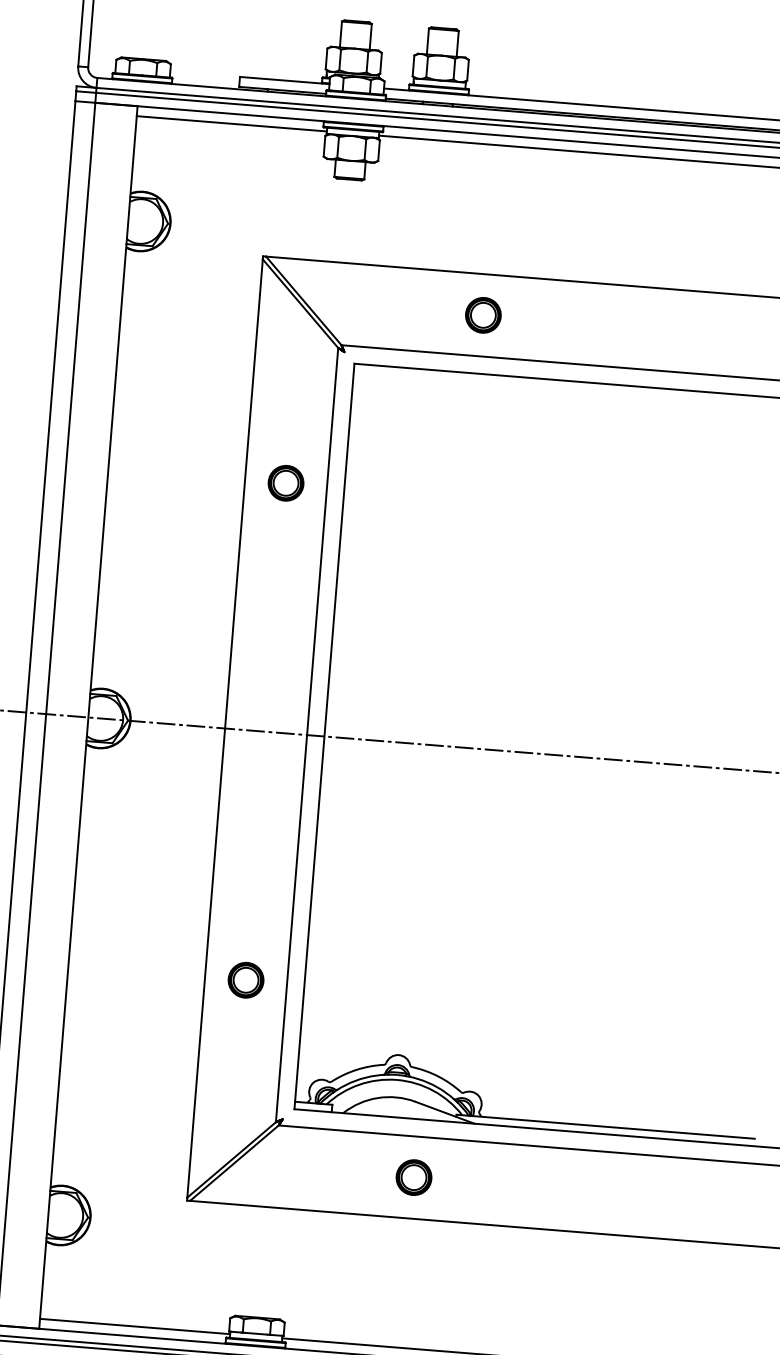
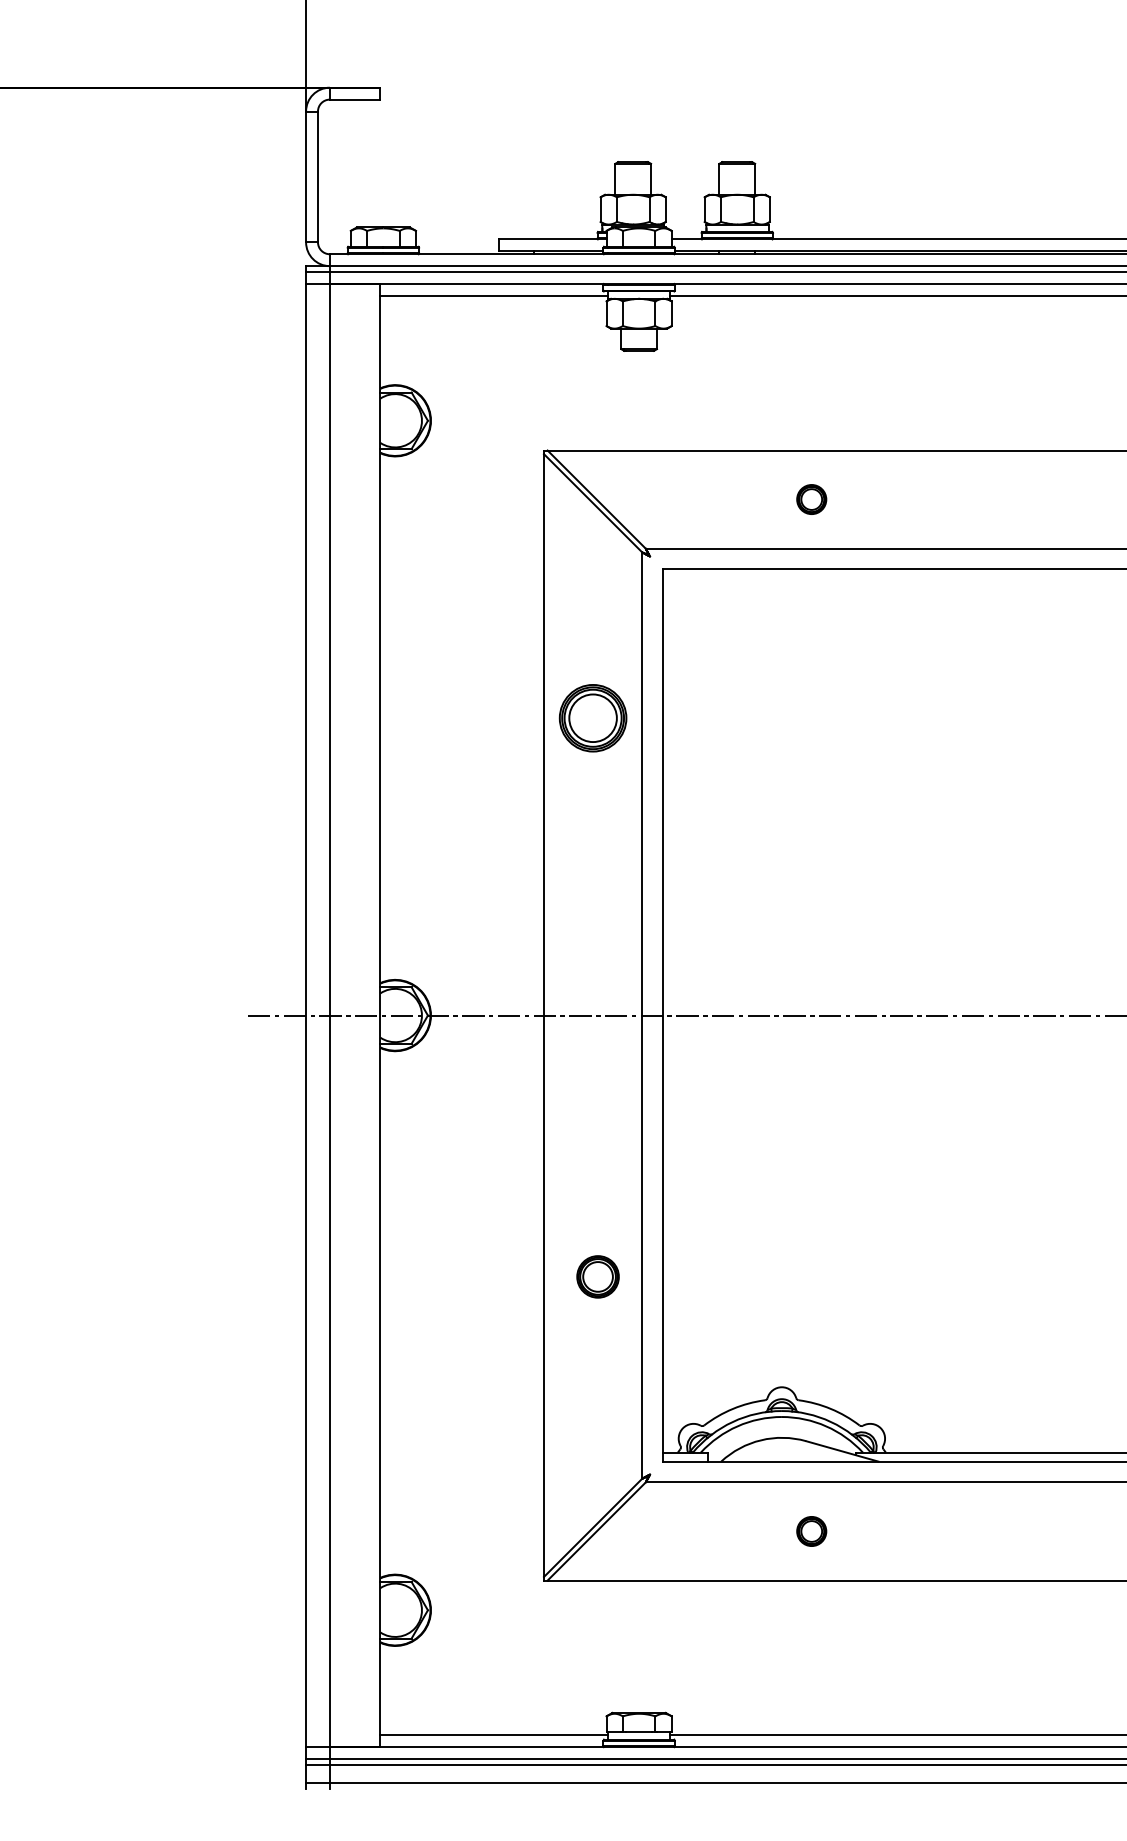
part: (483, 315) -> (811, 499), size x0.7
part: (285, 482) -> (592, 717), size x1.6
part: (245, 979) -> (597, 1276), moved
part: (413, 1177) -> (811, 1531), size x0.7

